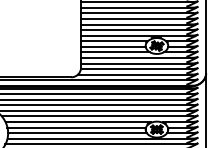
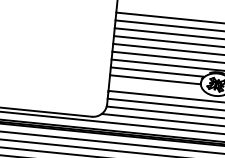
line: (115, 52) -> (157, 88), removed

